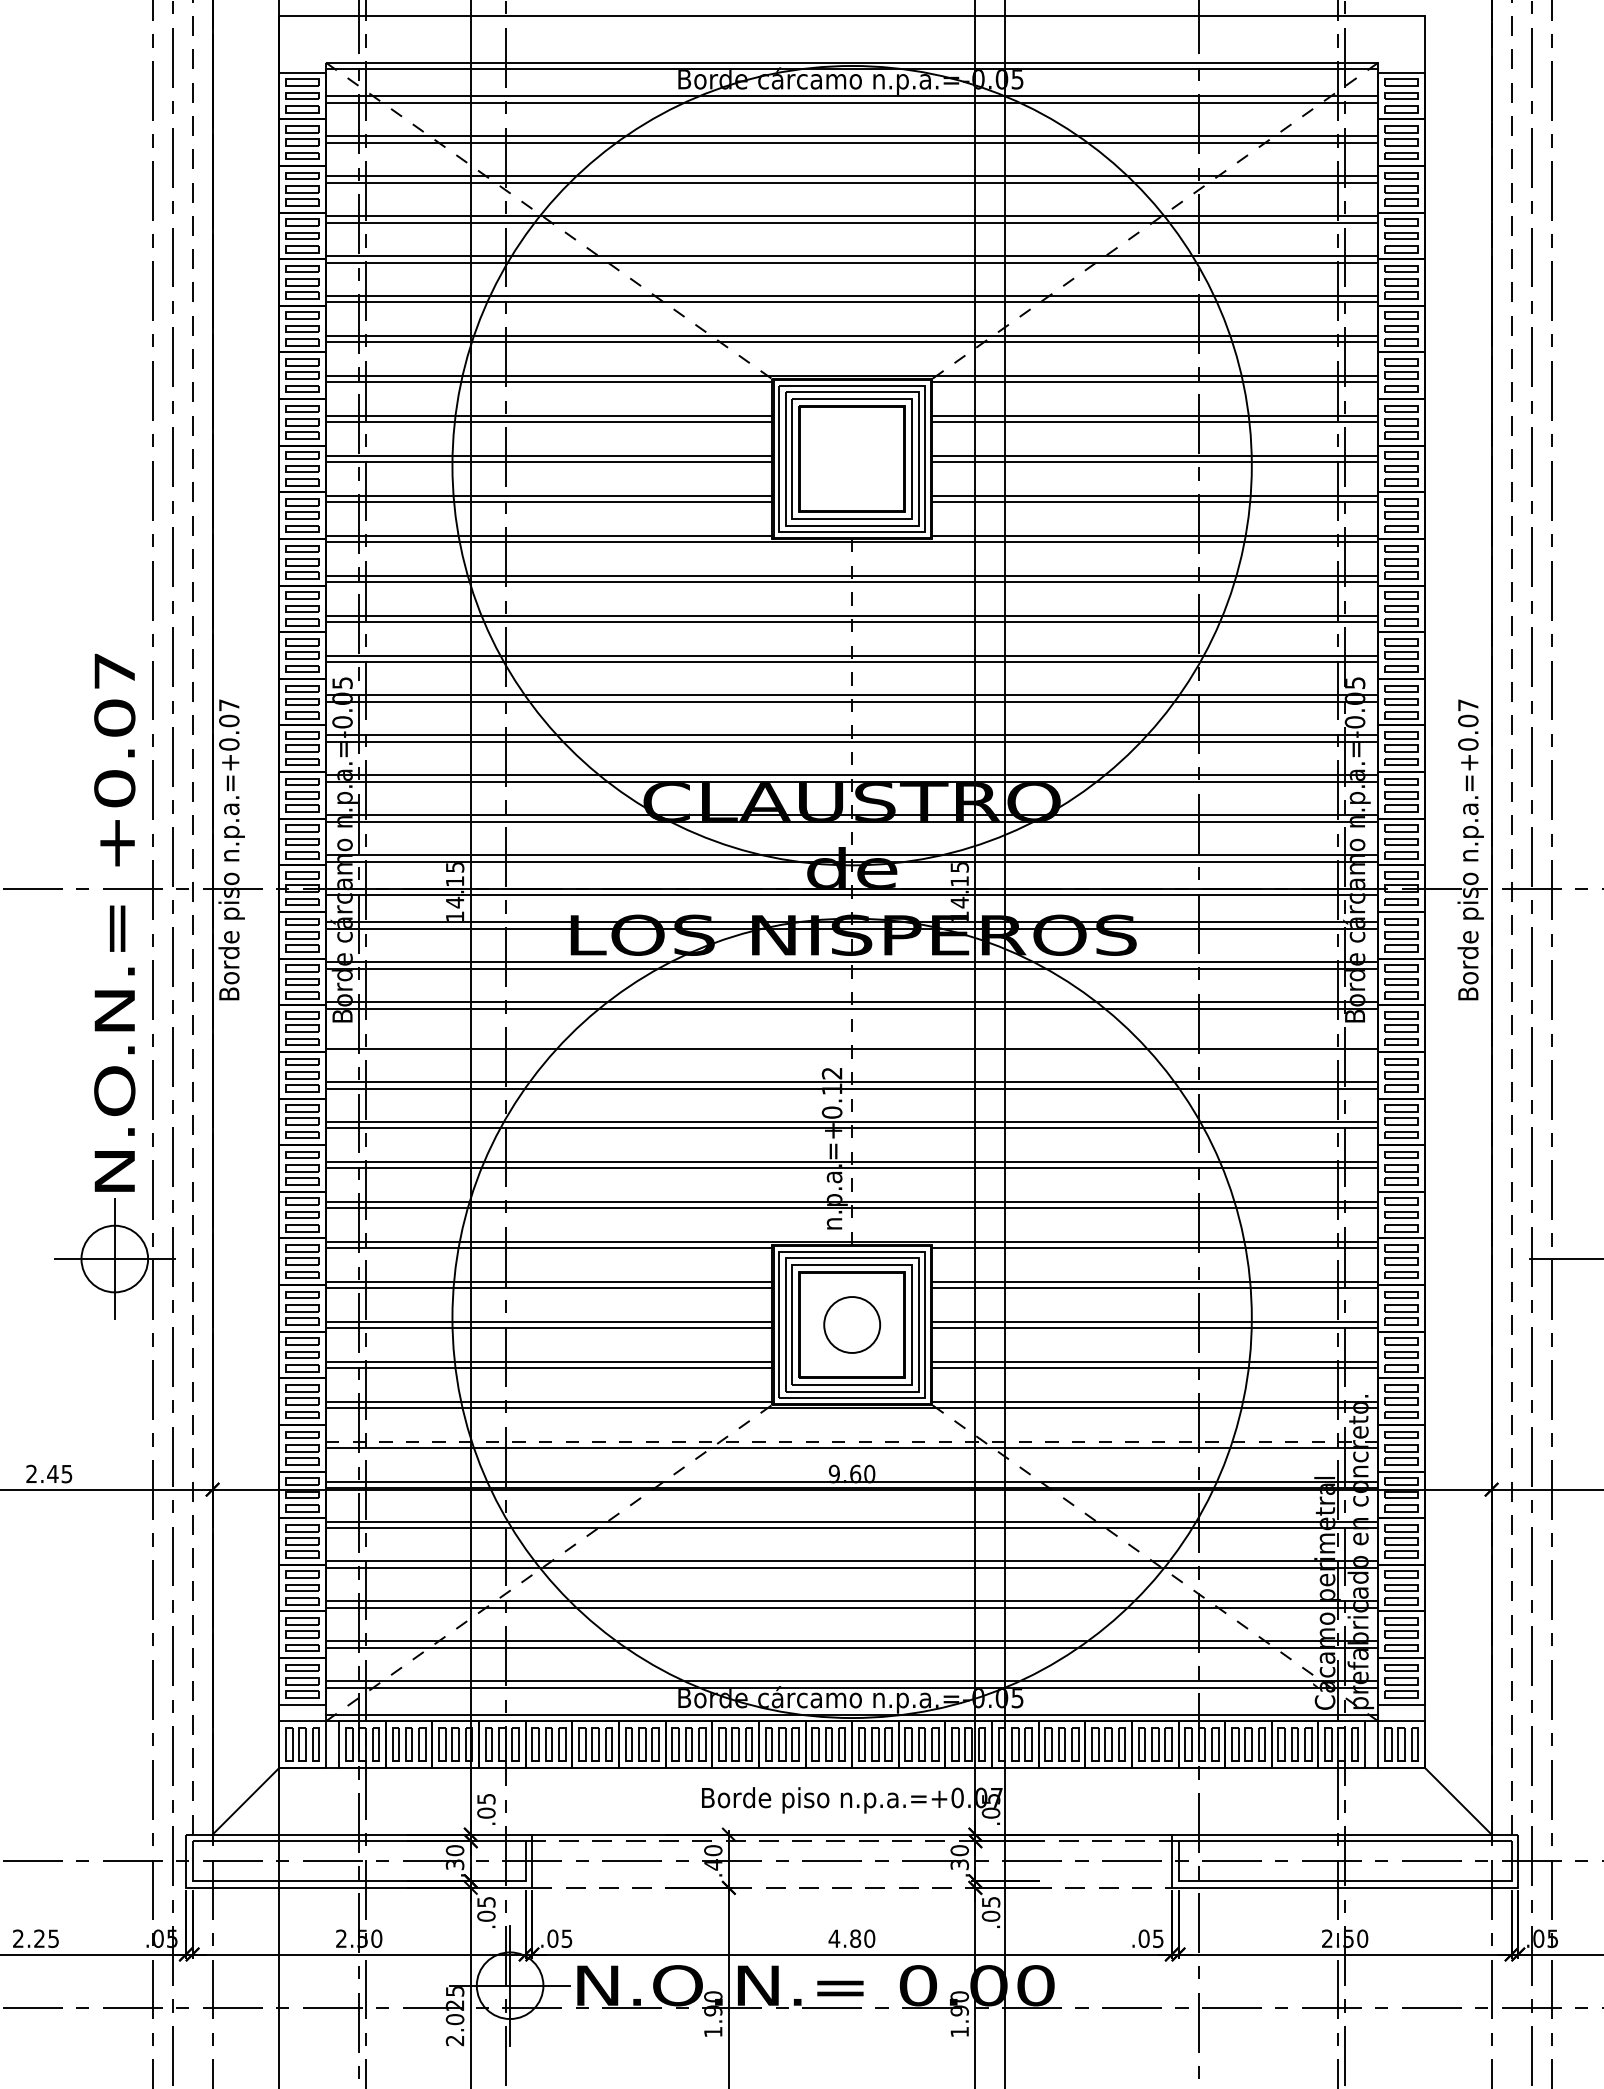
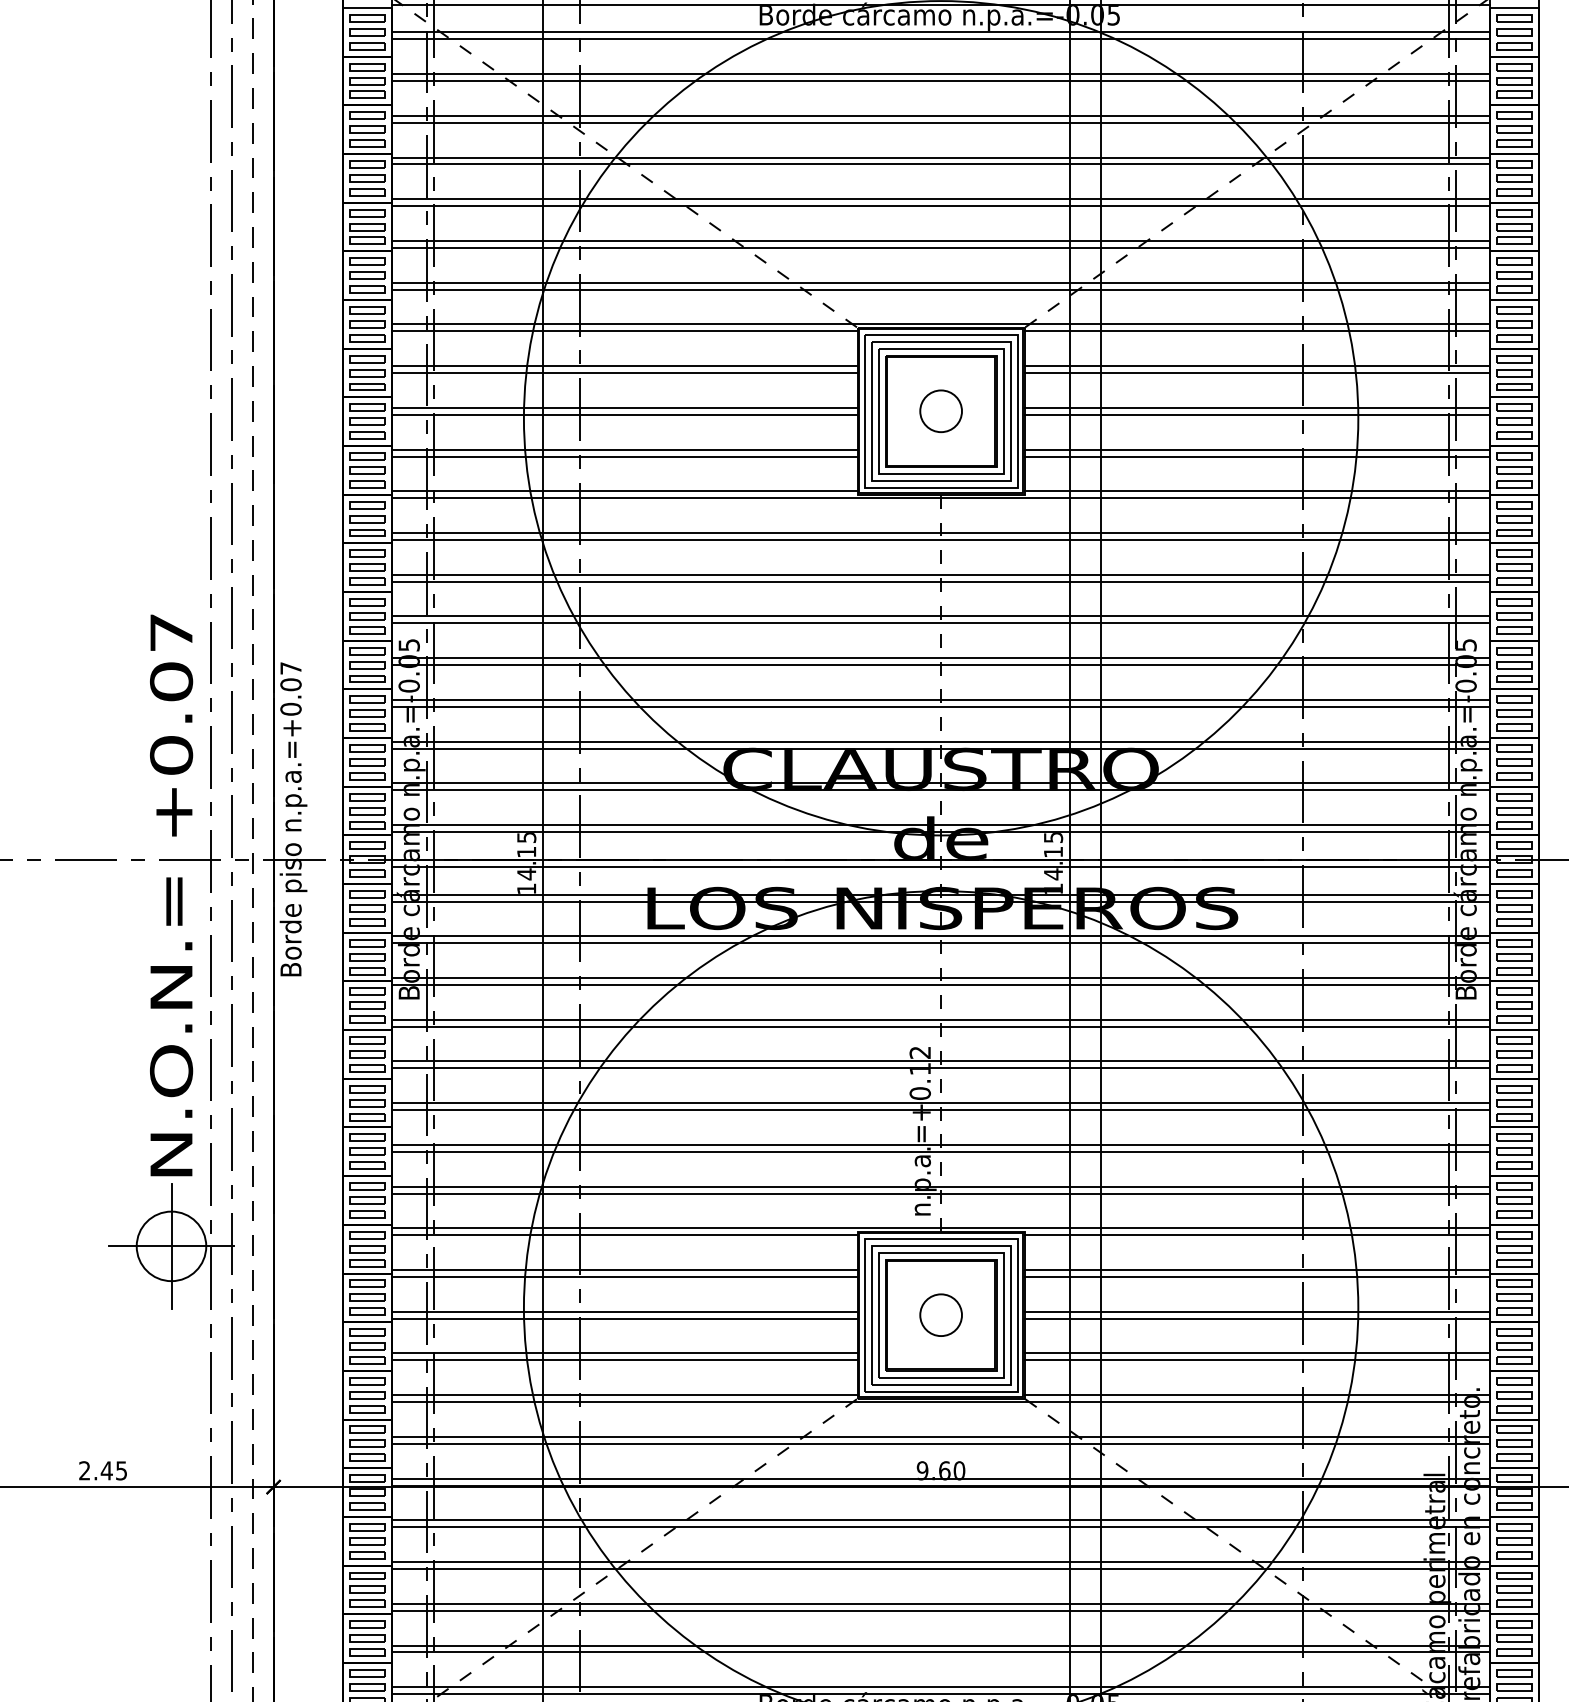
circle: (851, 458) -> (940, 410), added
line: (851, 1041) -> (940, 1019), added
circle: (851, 1324) -> (940, 1314), size x0.71
line: (851, 1441) -> (940, 1436), dashed -> solid

